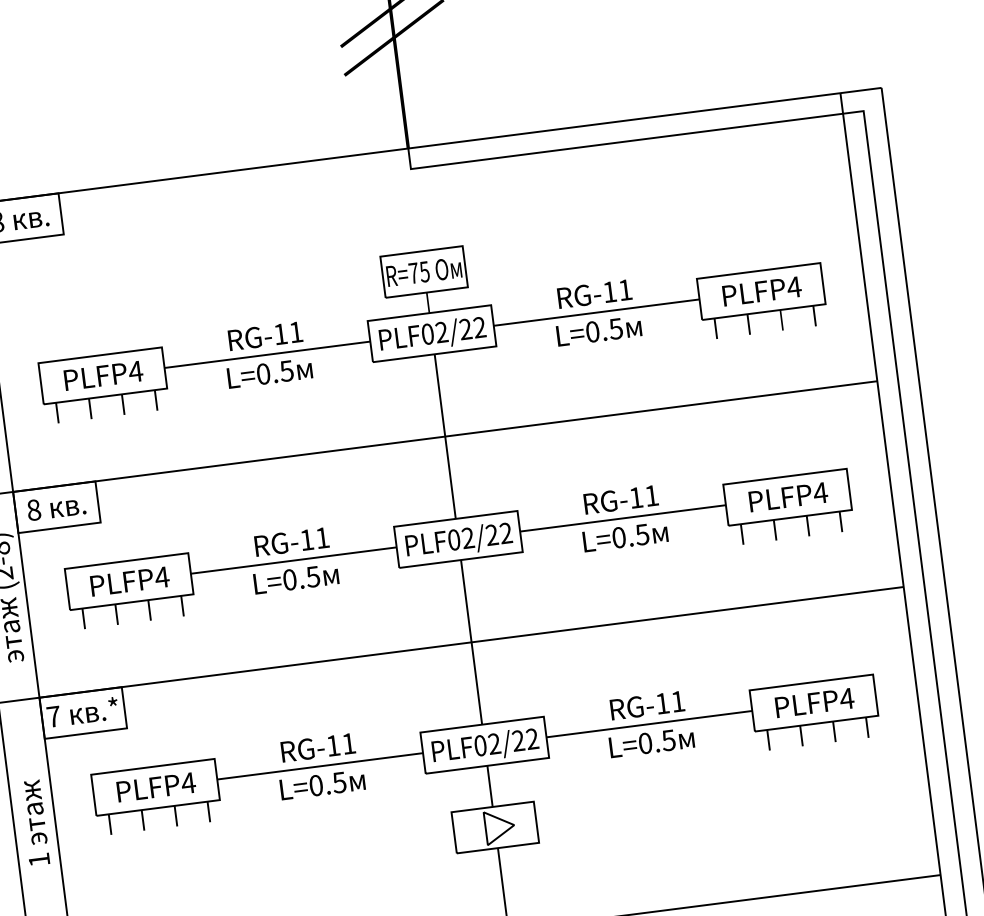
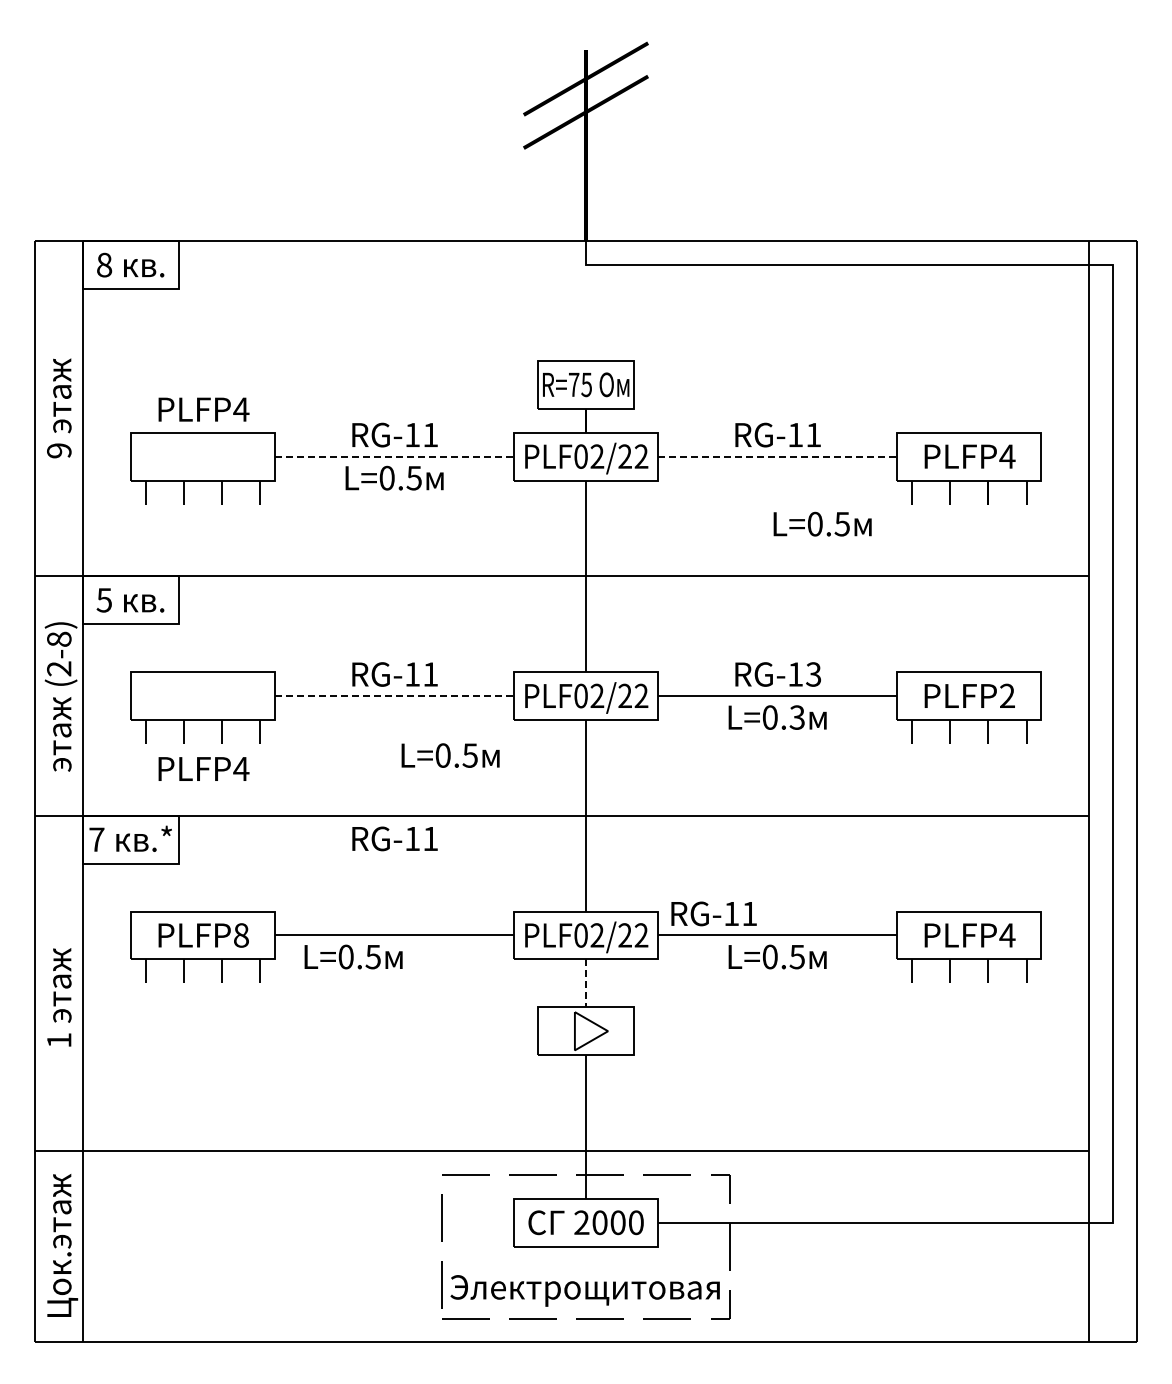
line: (596, 312) -> (777, 456), solid -> dashed
text: (598, 330) -> (822, 523), moved
line: (267, 354) -> (394, 456), solid -> dashed
text: (103, 375) -> (203, 409), moved
text: (820, 492) -> (1007, 695), PLFP4 -> PLFP2
text: (651, 495) -> (813, 674), RG-11 -> RG-13
text: (34, 510) -> (104, 600), 8 -> 5
text: (642, 534) -> (797, 717), L=0.5 -> L=0.3
line: (293, 560) -> (394, 696), solid -> dashed
text: (296, 578) -> (450, 755), moved
text: (129, 581) -> (203, 768), moved
text: (646, 705) -> (713, 913), moved
text: (317, 747) -> (394, 838), moved
text: (188, 783) -> (241, 935), PLFP4 -> PLFP8
text: (322, 784) -> (353, 956), moved
line: (490, 786) -> (586, 983), solid -> dashed
text: (34, 822) -> (59, 997), moved

